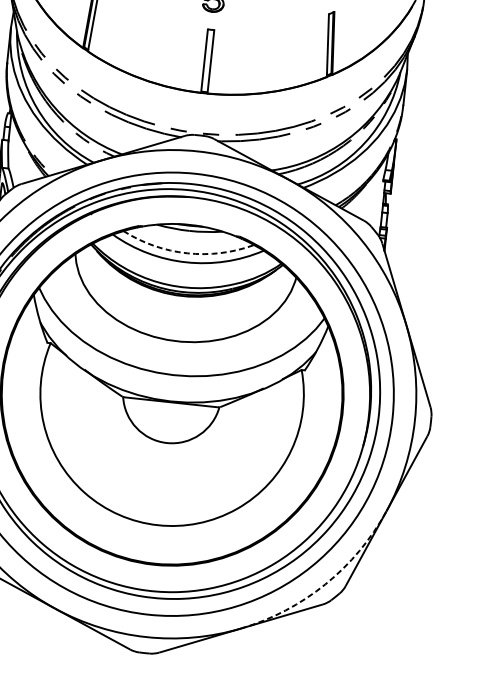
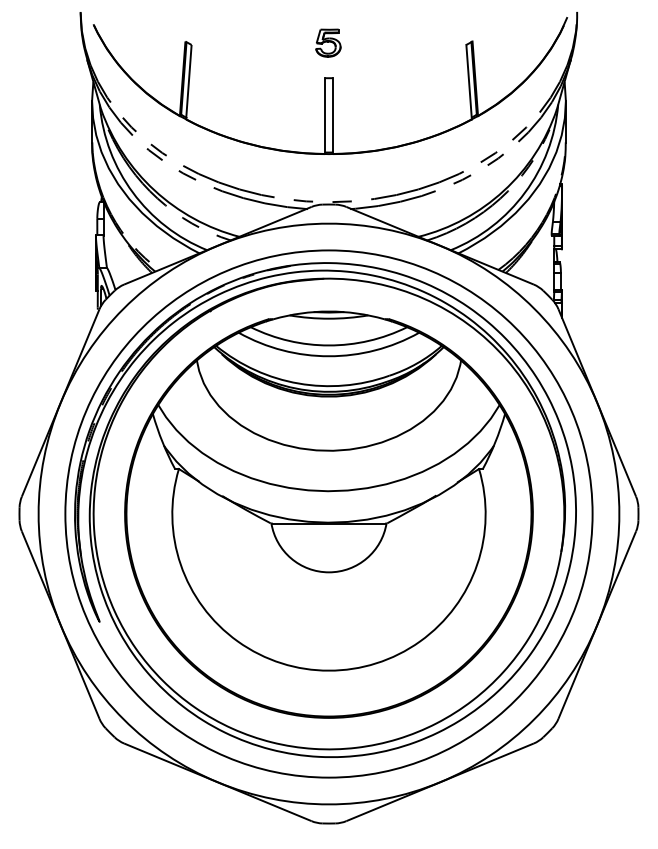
arc: (186, 253) -> (328, 345), dashed -> solid
arc: (325, 584) -> (534, 719), dashed -> solid

